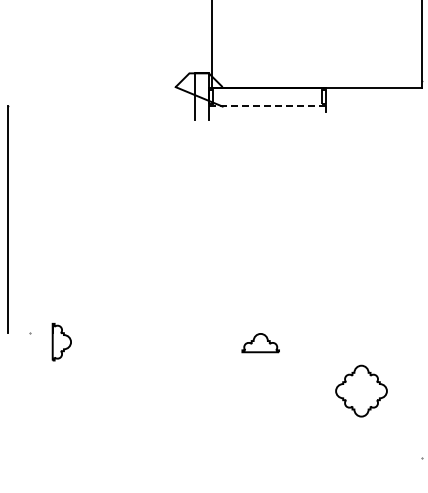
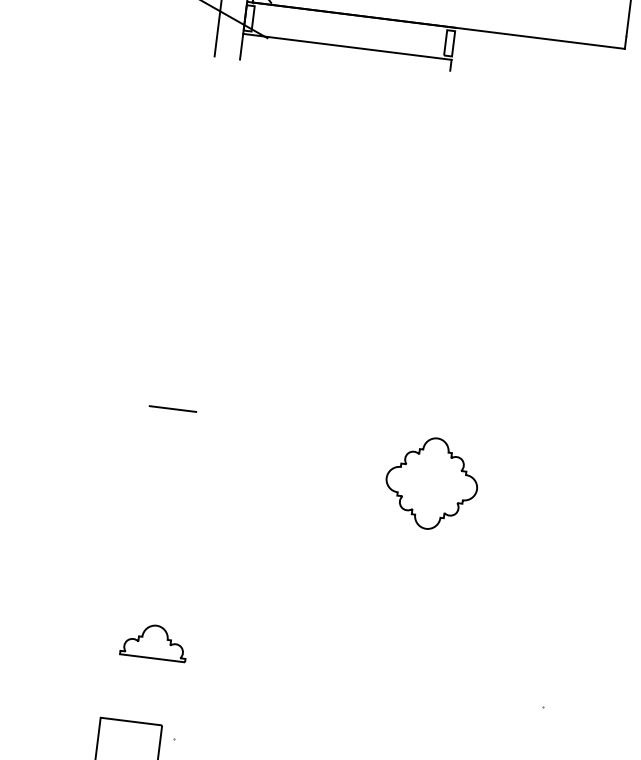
line: (267, 105) -> (347, 46), dashed -> solid
line: (195, 318) -> (172, 408), added
part: (260, 343) -> (154, 642), moved
part: (361, 390) -> (431, 482), moved

